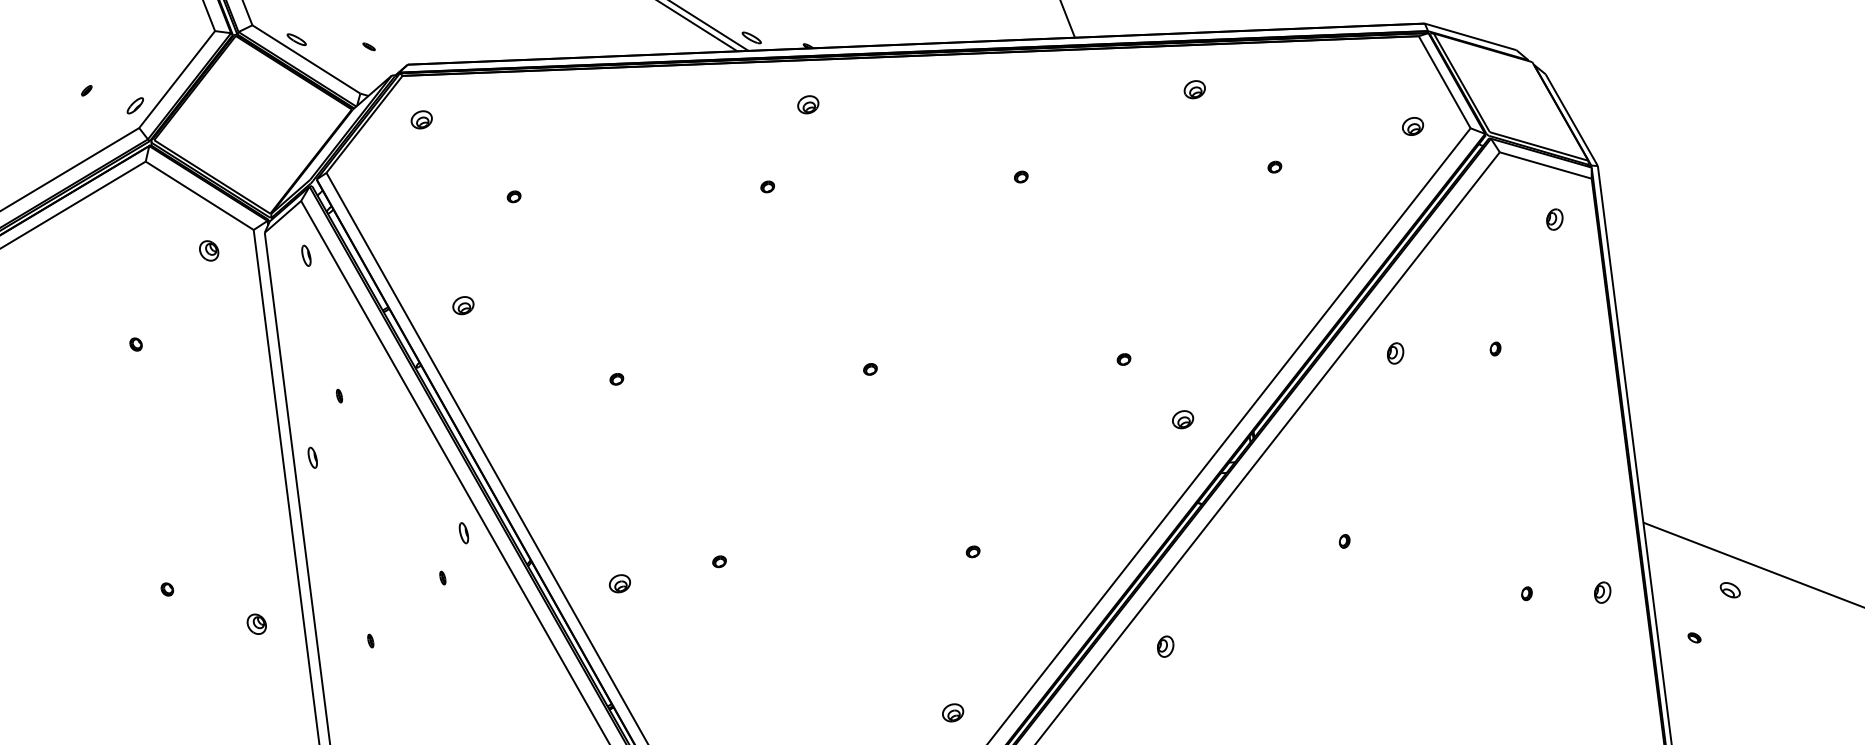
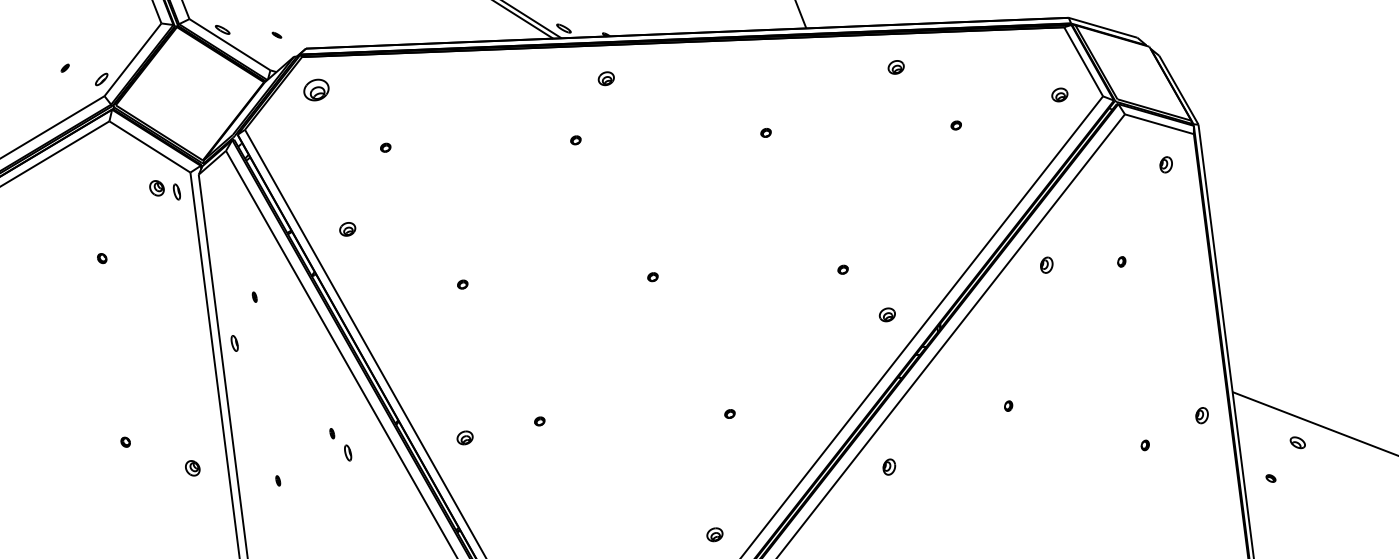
part: (421, 119) -> (316, 89), size x1.6
part: (305, 255) -> (176, 191), moved
part: (464, 532) -> (348, 452), moved
part: (1601, 592) -> (1201, 415), moved
part: (1165, 645) -> (889, 466), moved

